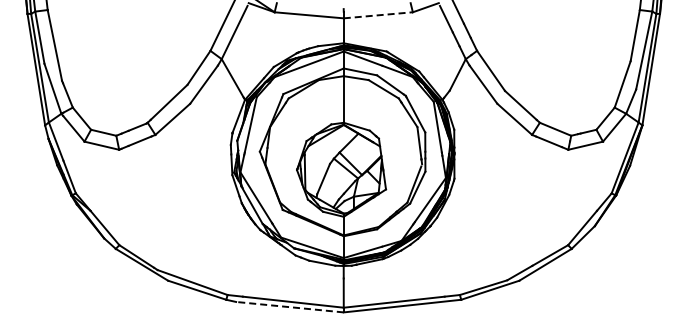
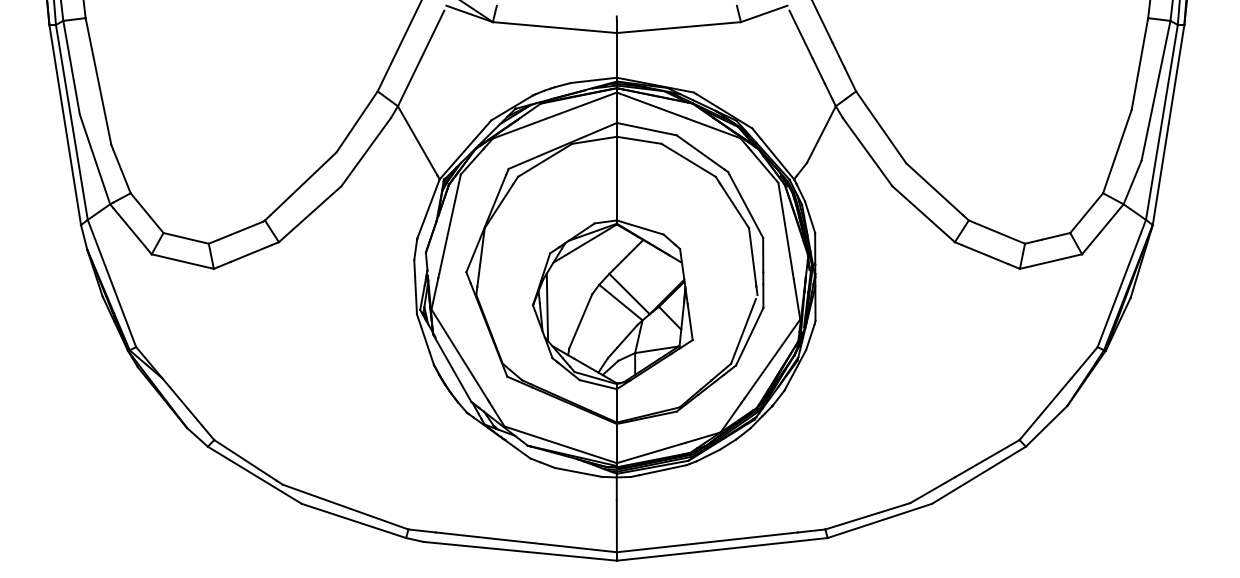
line: (378, 15) -> (679, 27), dashed -> solid
line: (289, 307) -> (519, 551), dashed -> solid

